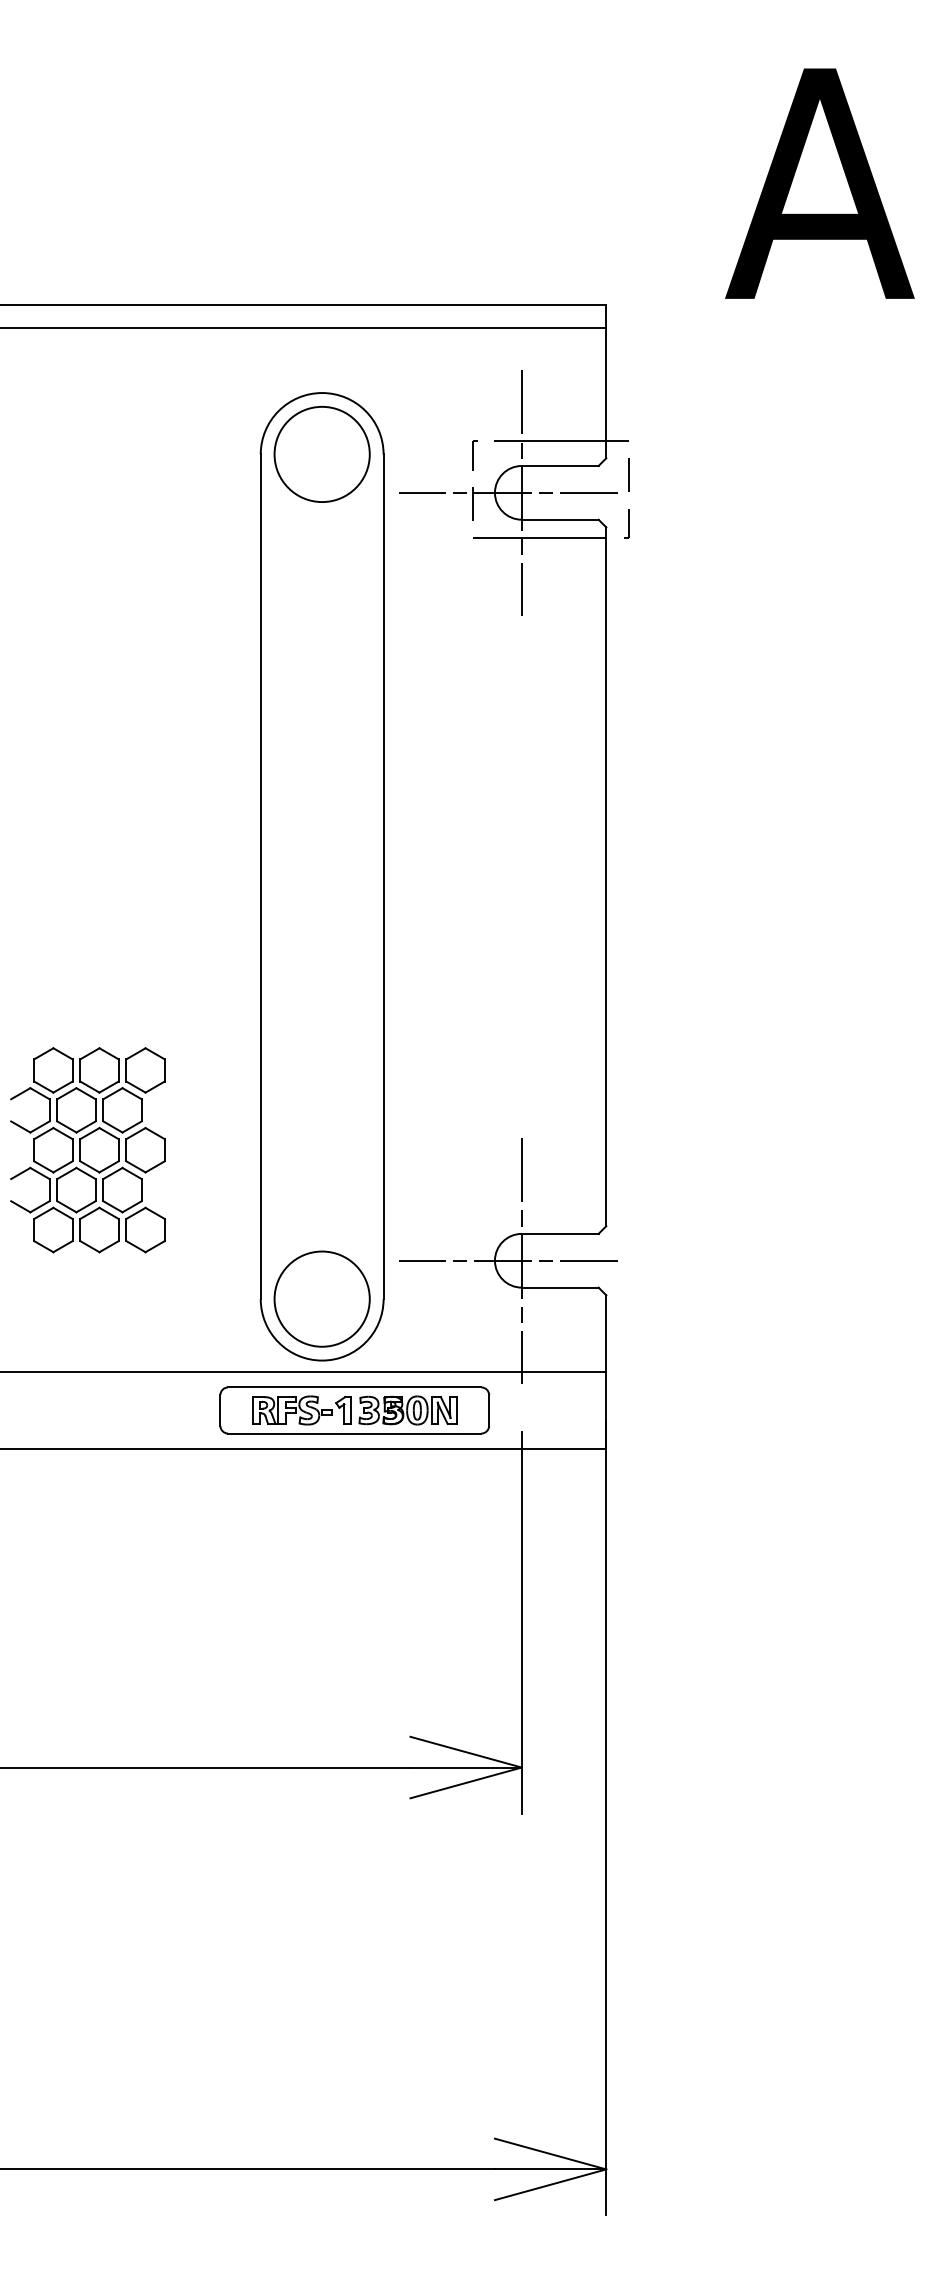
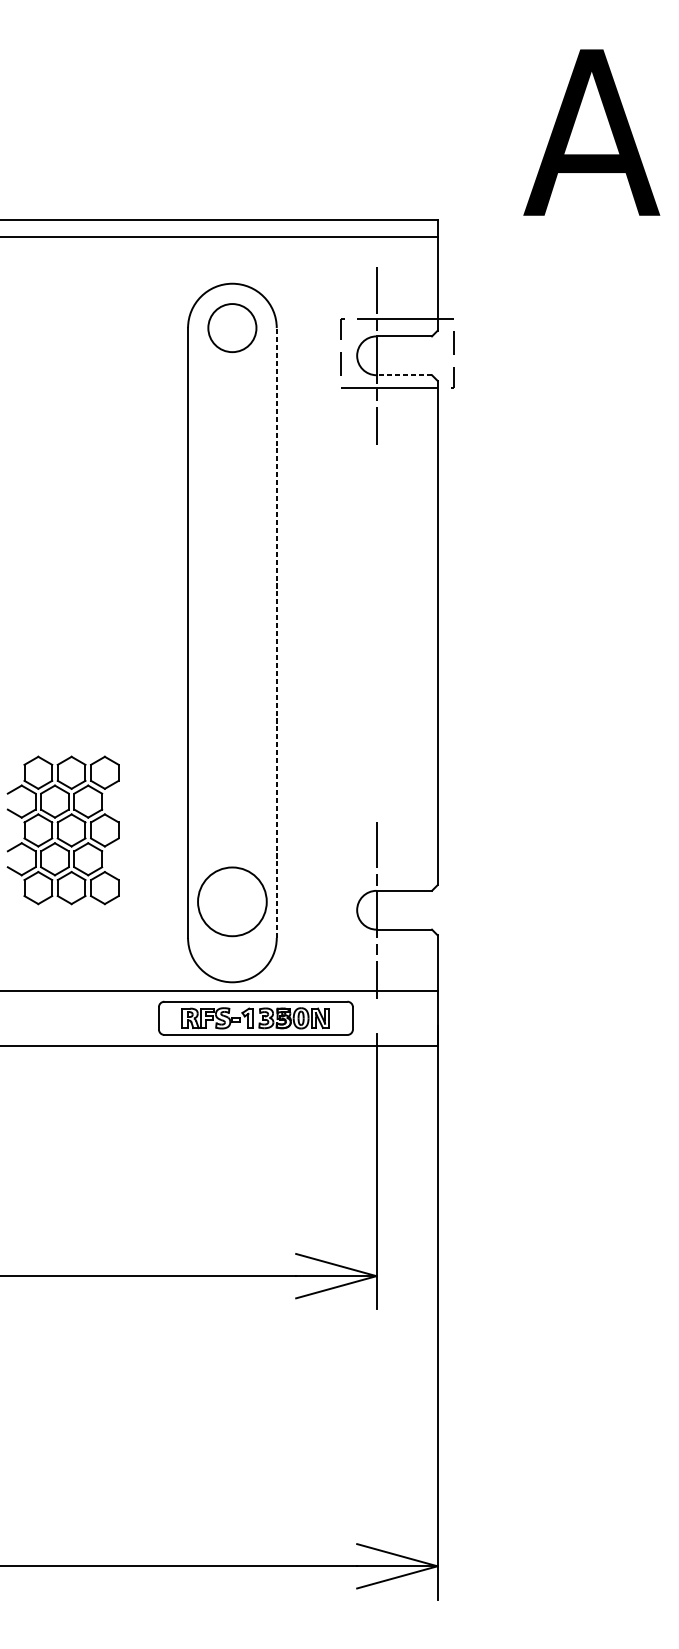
circle: (321, 454) -> (231, 328), size x0.7
line: (507, 492) -> (366, 355), removed
line: (559, 519) -> (403, 375), solid -> dashed
line: (383, 876) -> (276, 632), solid -> dashed
line: (507, 1260) -> (366, 910), removed
circle: (321, 1298) -> (231, 901), moved

